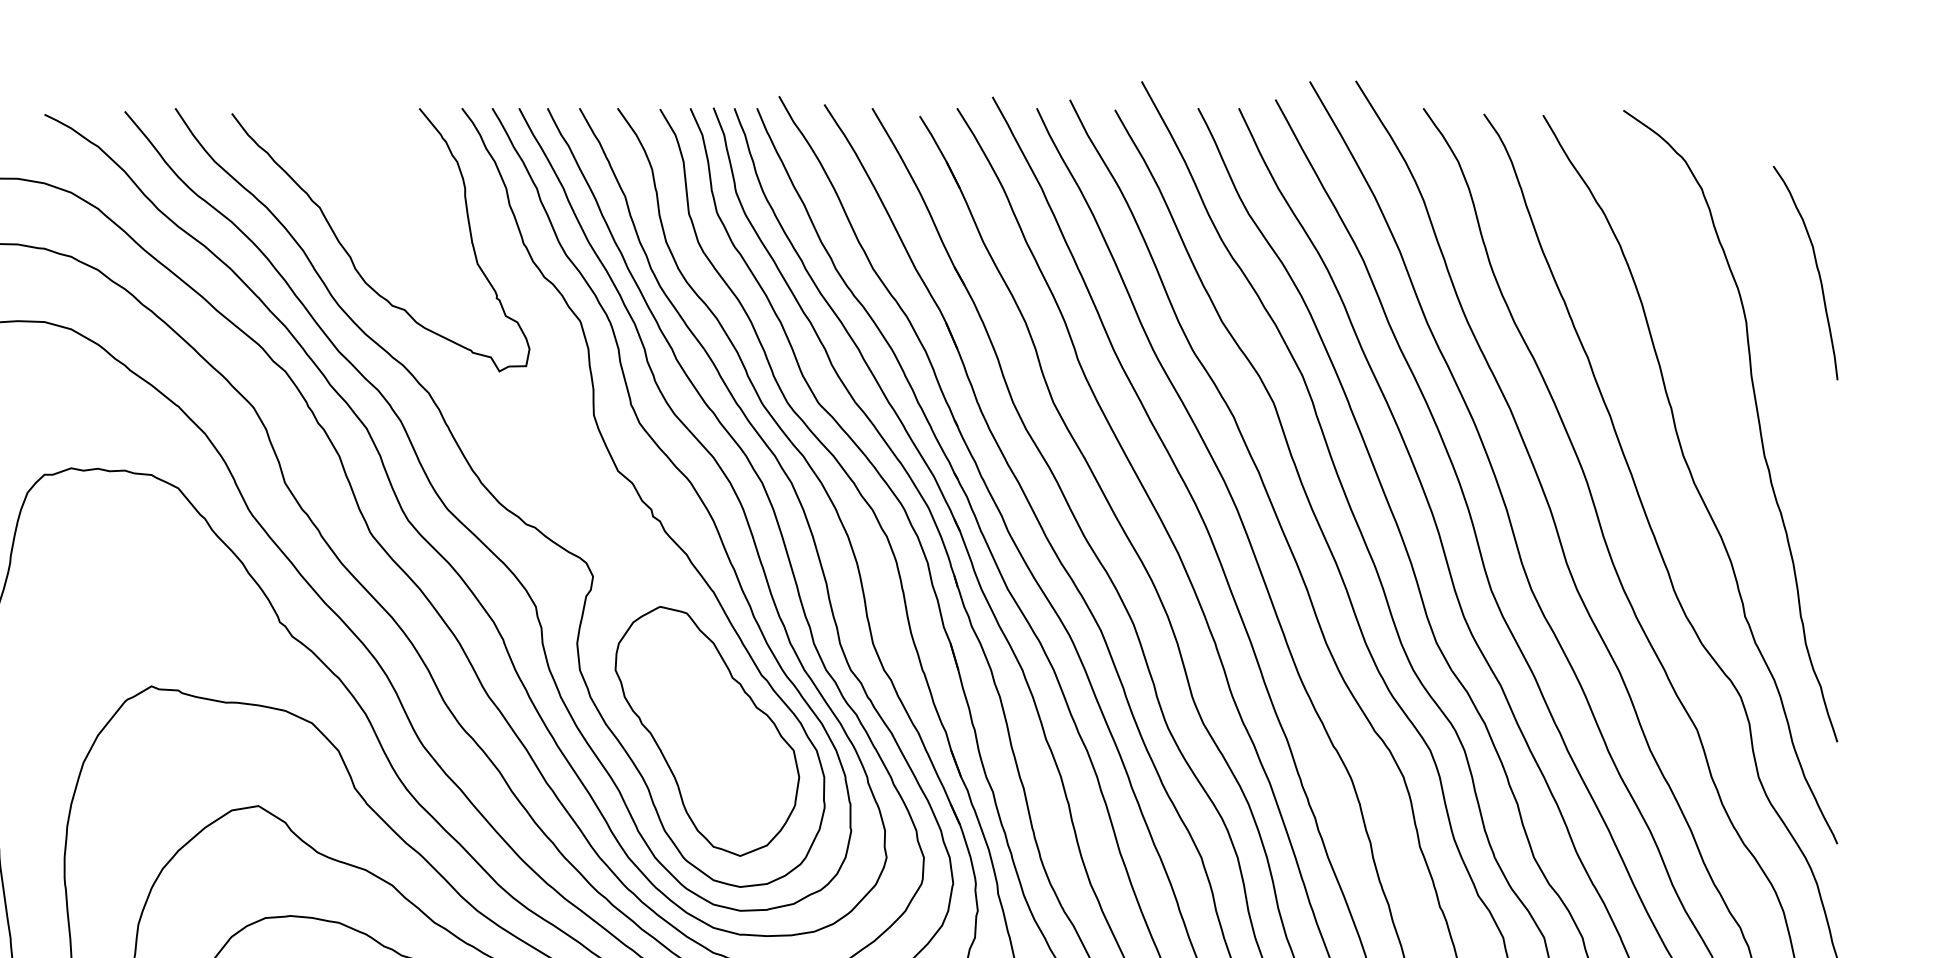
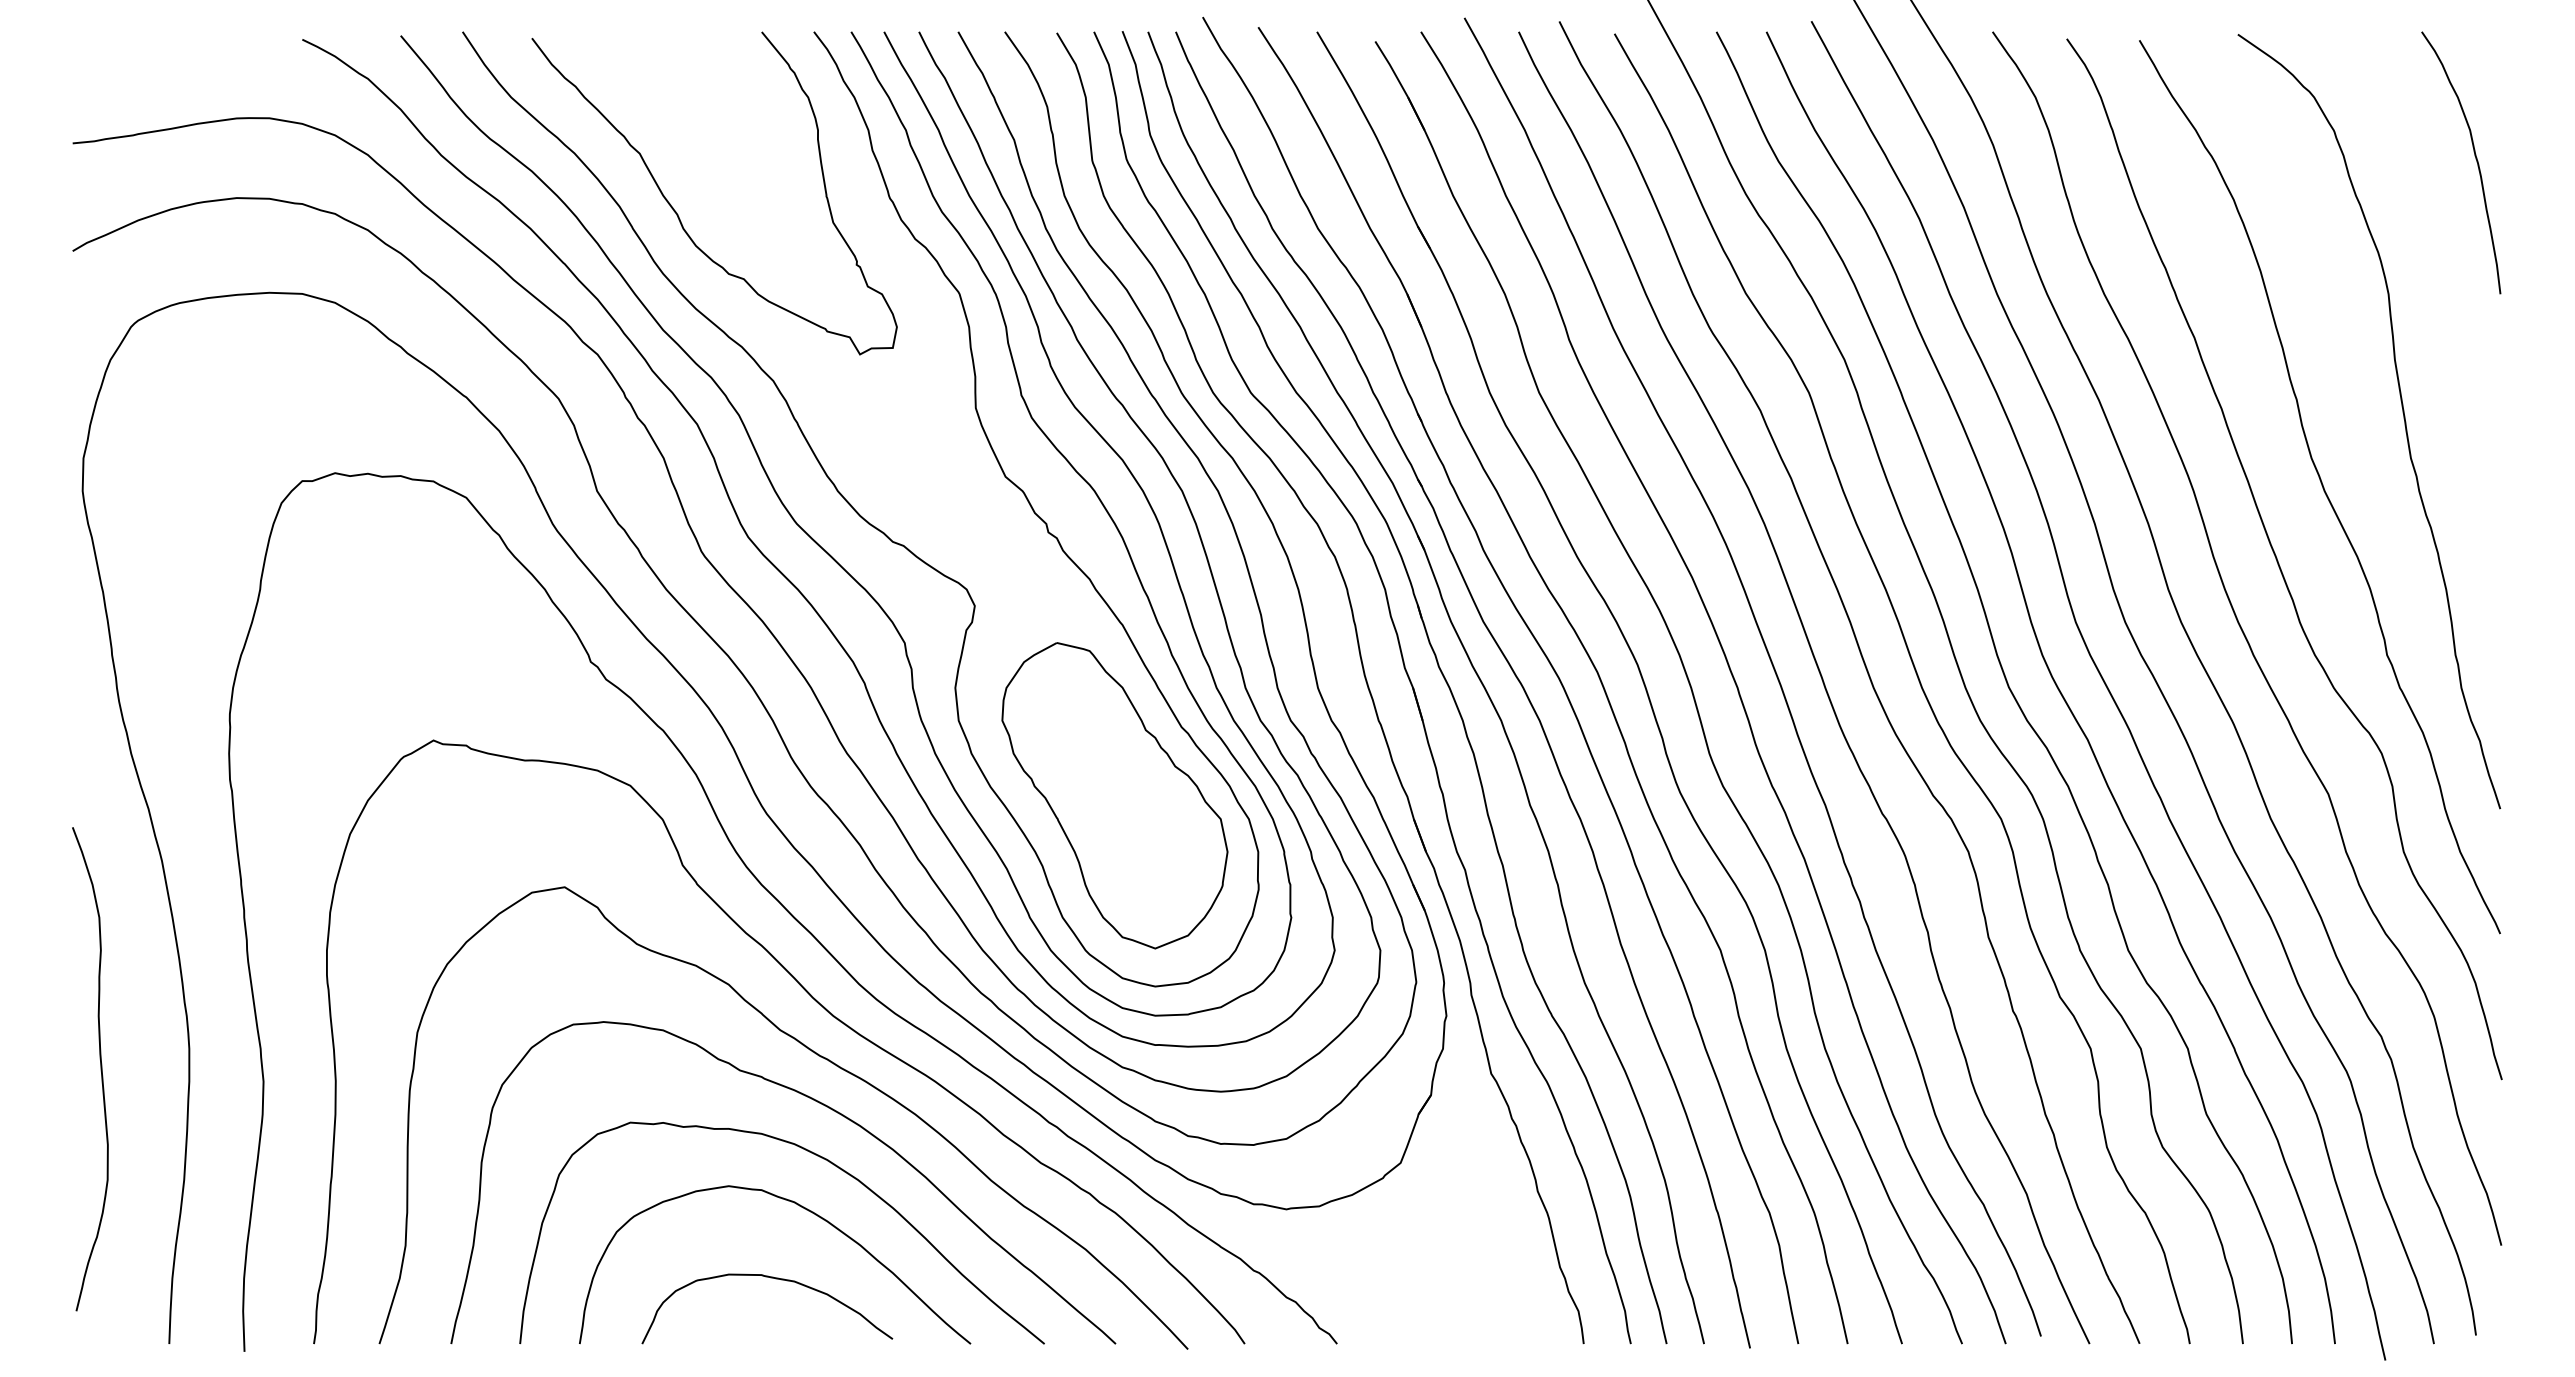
curve: (1816, 267) -> (2474, 156), moved

